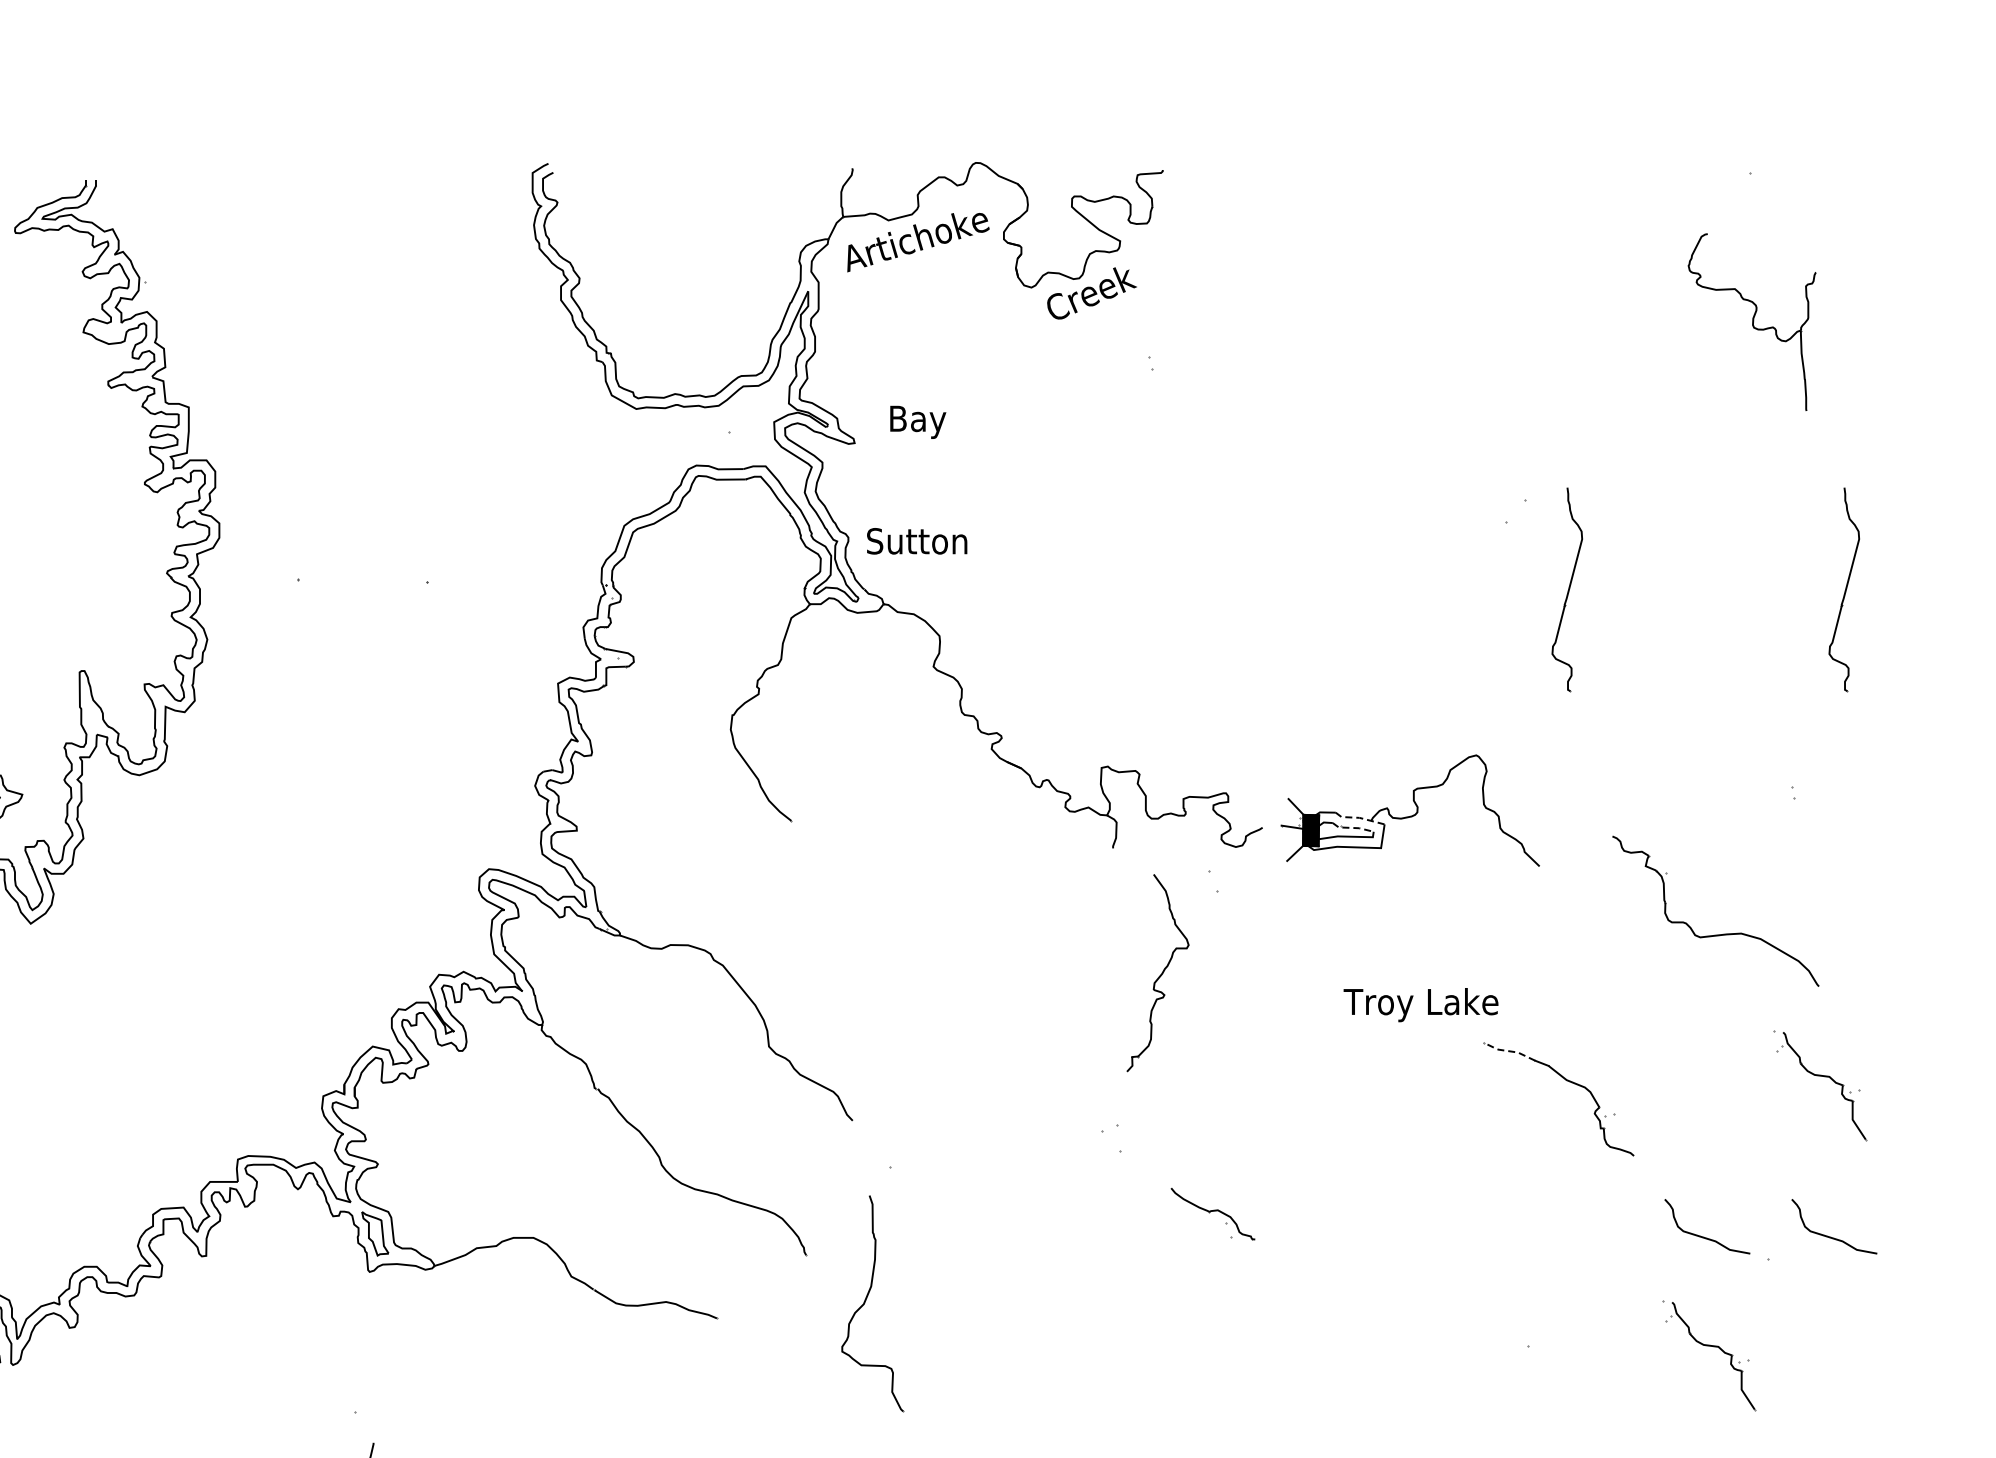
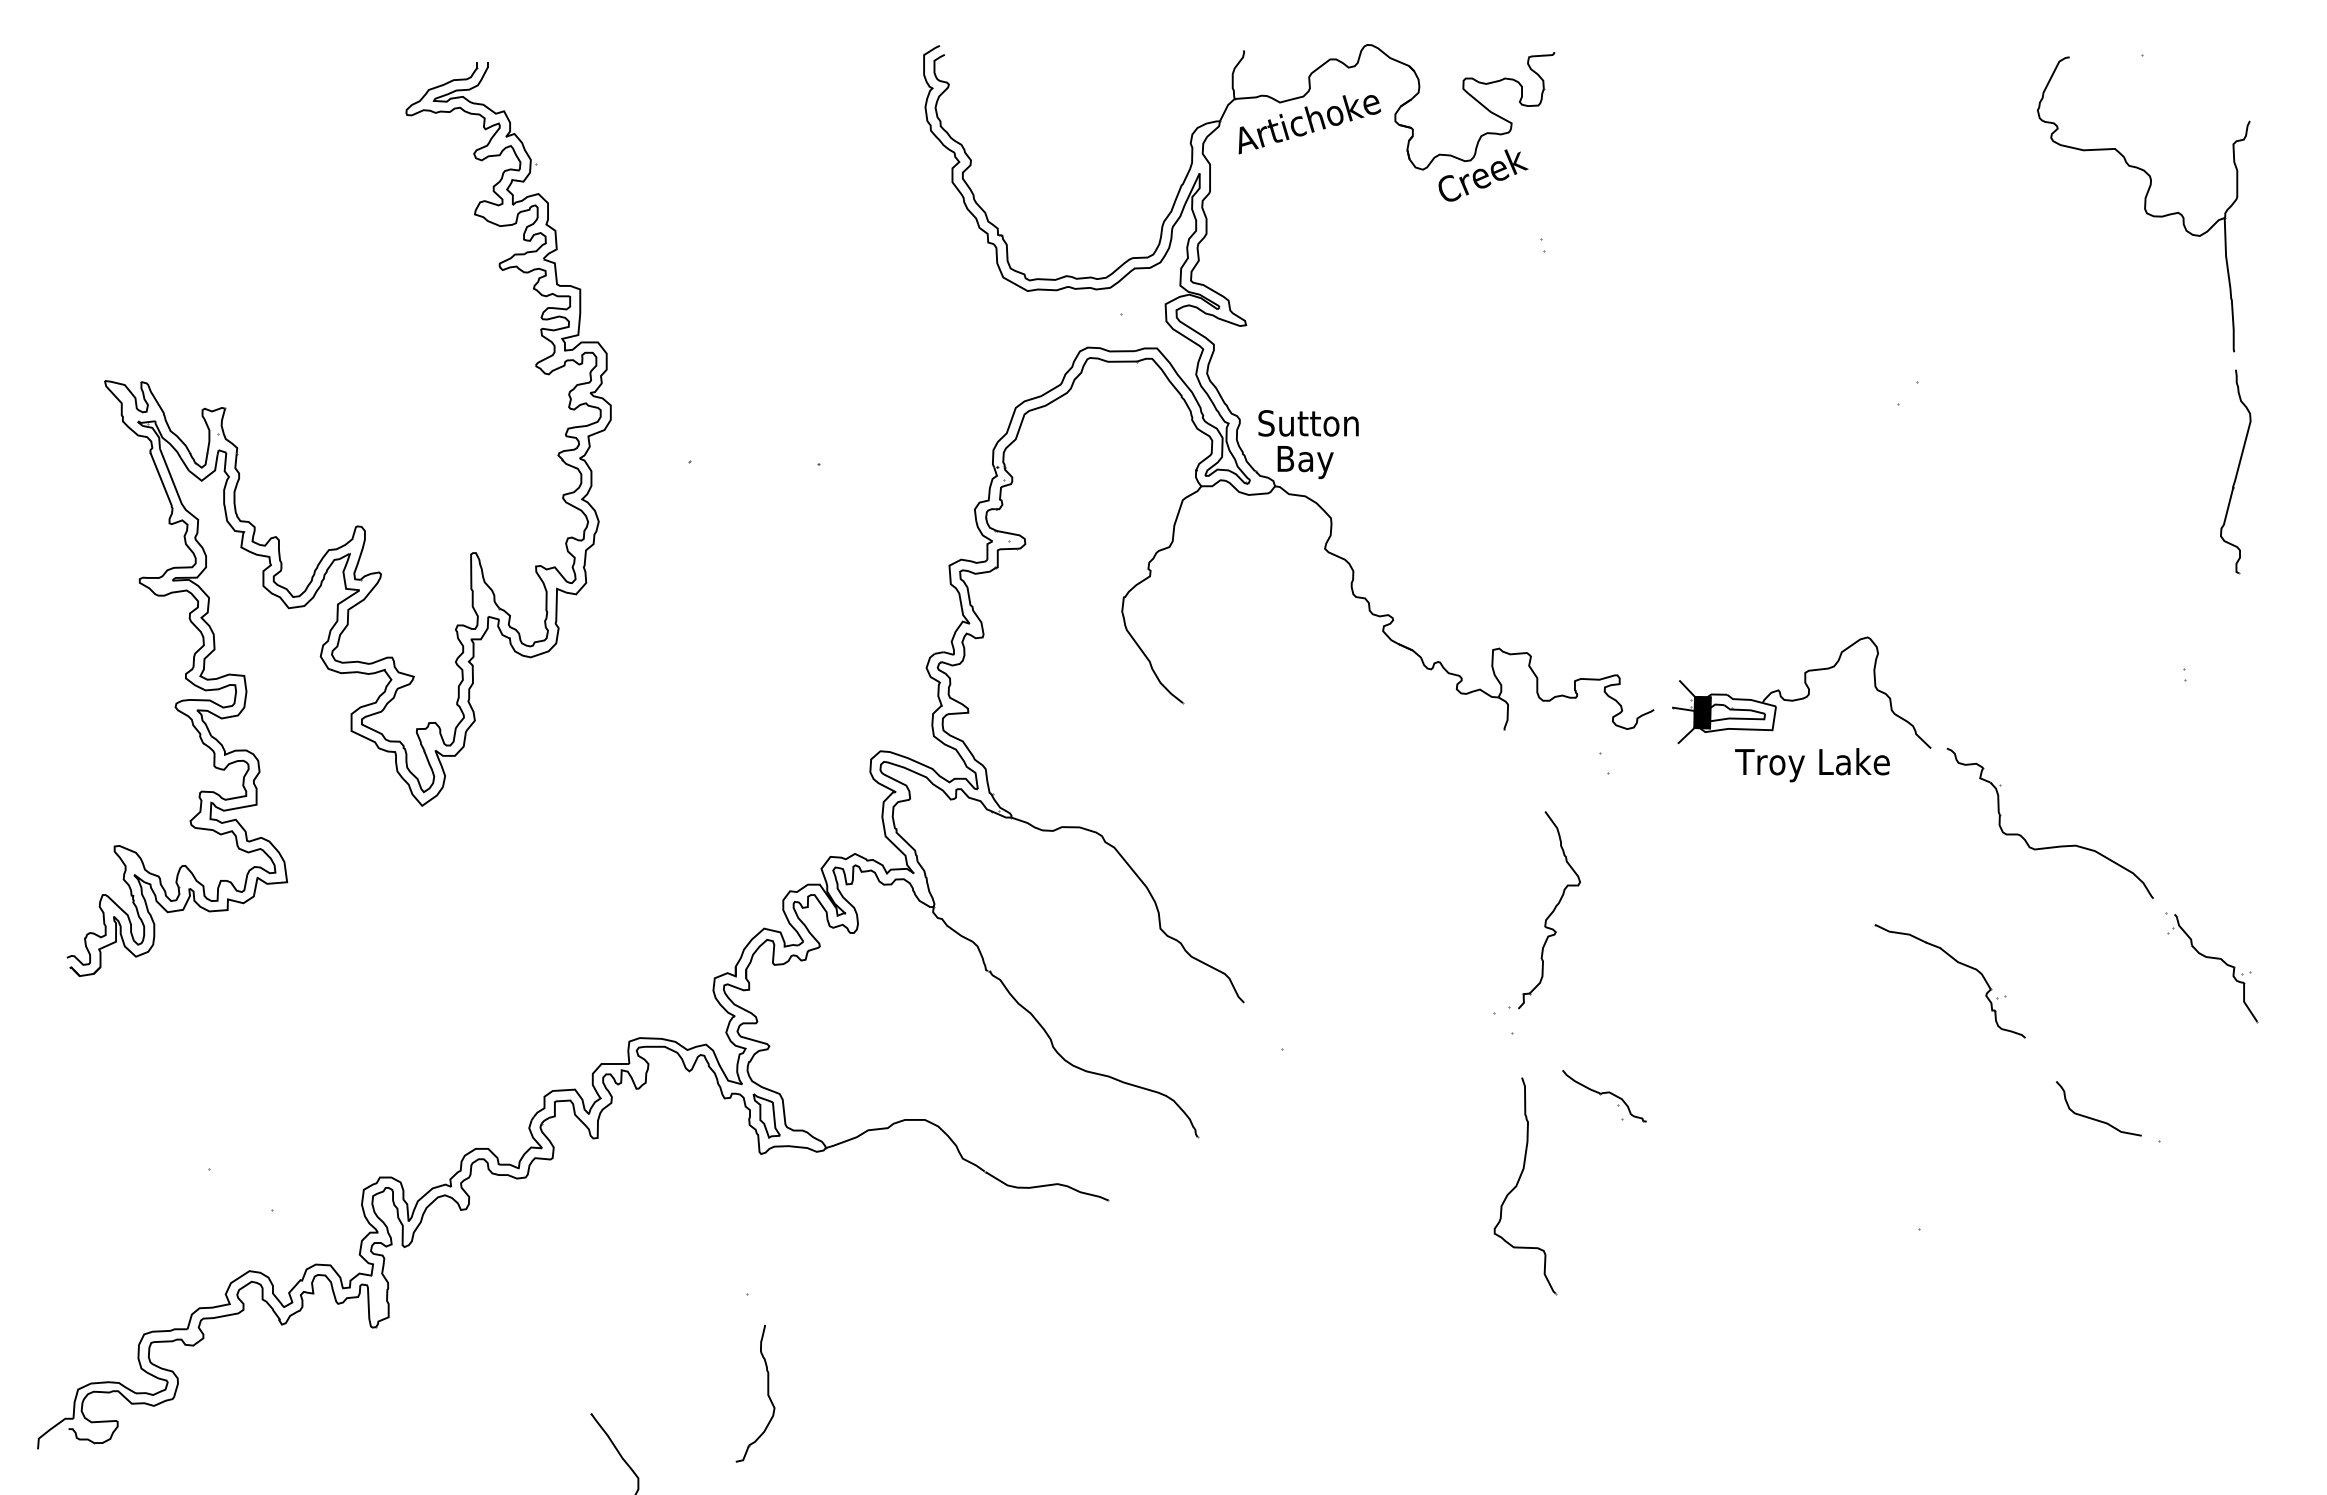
part: (1752, 322) -> (2143, 204), size x1.67
text: (918, 422) -> (1305, 462), moved
part: (1567, 589) -> (1958, 471), removed
line: (1359, 817) -> (1750, 699), dashed -> solid
line: (1352, 828) -> (1743, 710), dashed -> solid
part: (1715, 934) -> (2049, 846), moved
part: (1158, 973) -> (1549, 910), moved
text: (1421, 1005) -> (1812, 765), moved
line: (1509, 1051) -> (1900, 933), dashed -> solid
curve: (1831, 1236) -> (2222, 1118), removed
part: (866, 1301) -> (1518, 1183), moved
part: (1713, 1347) -> (2104, 1229), removed

